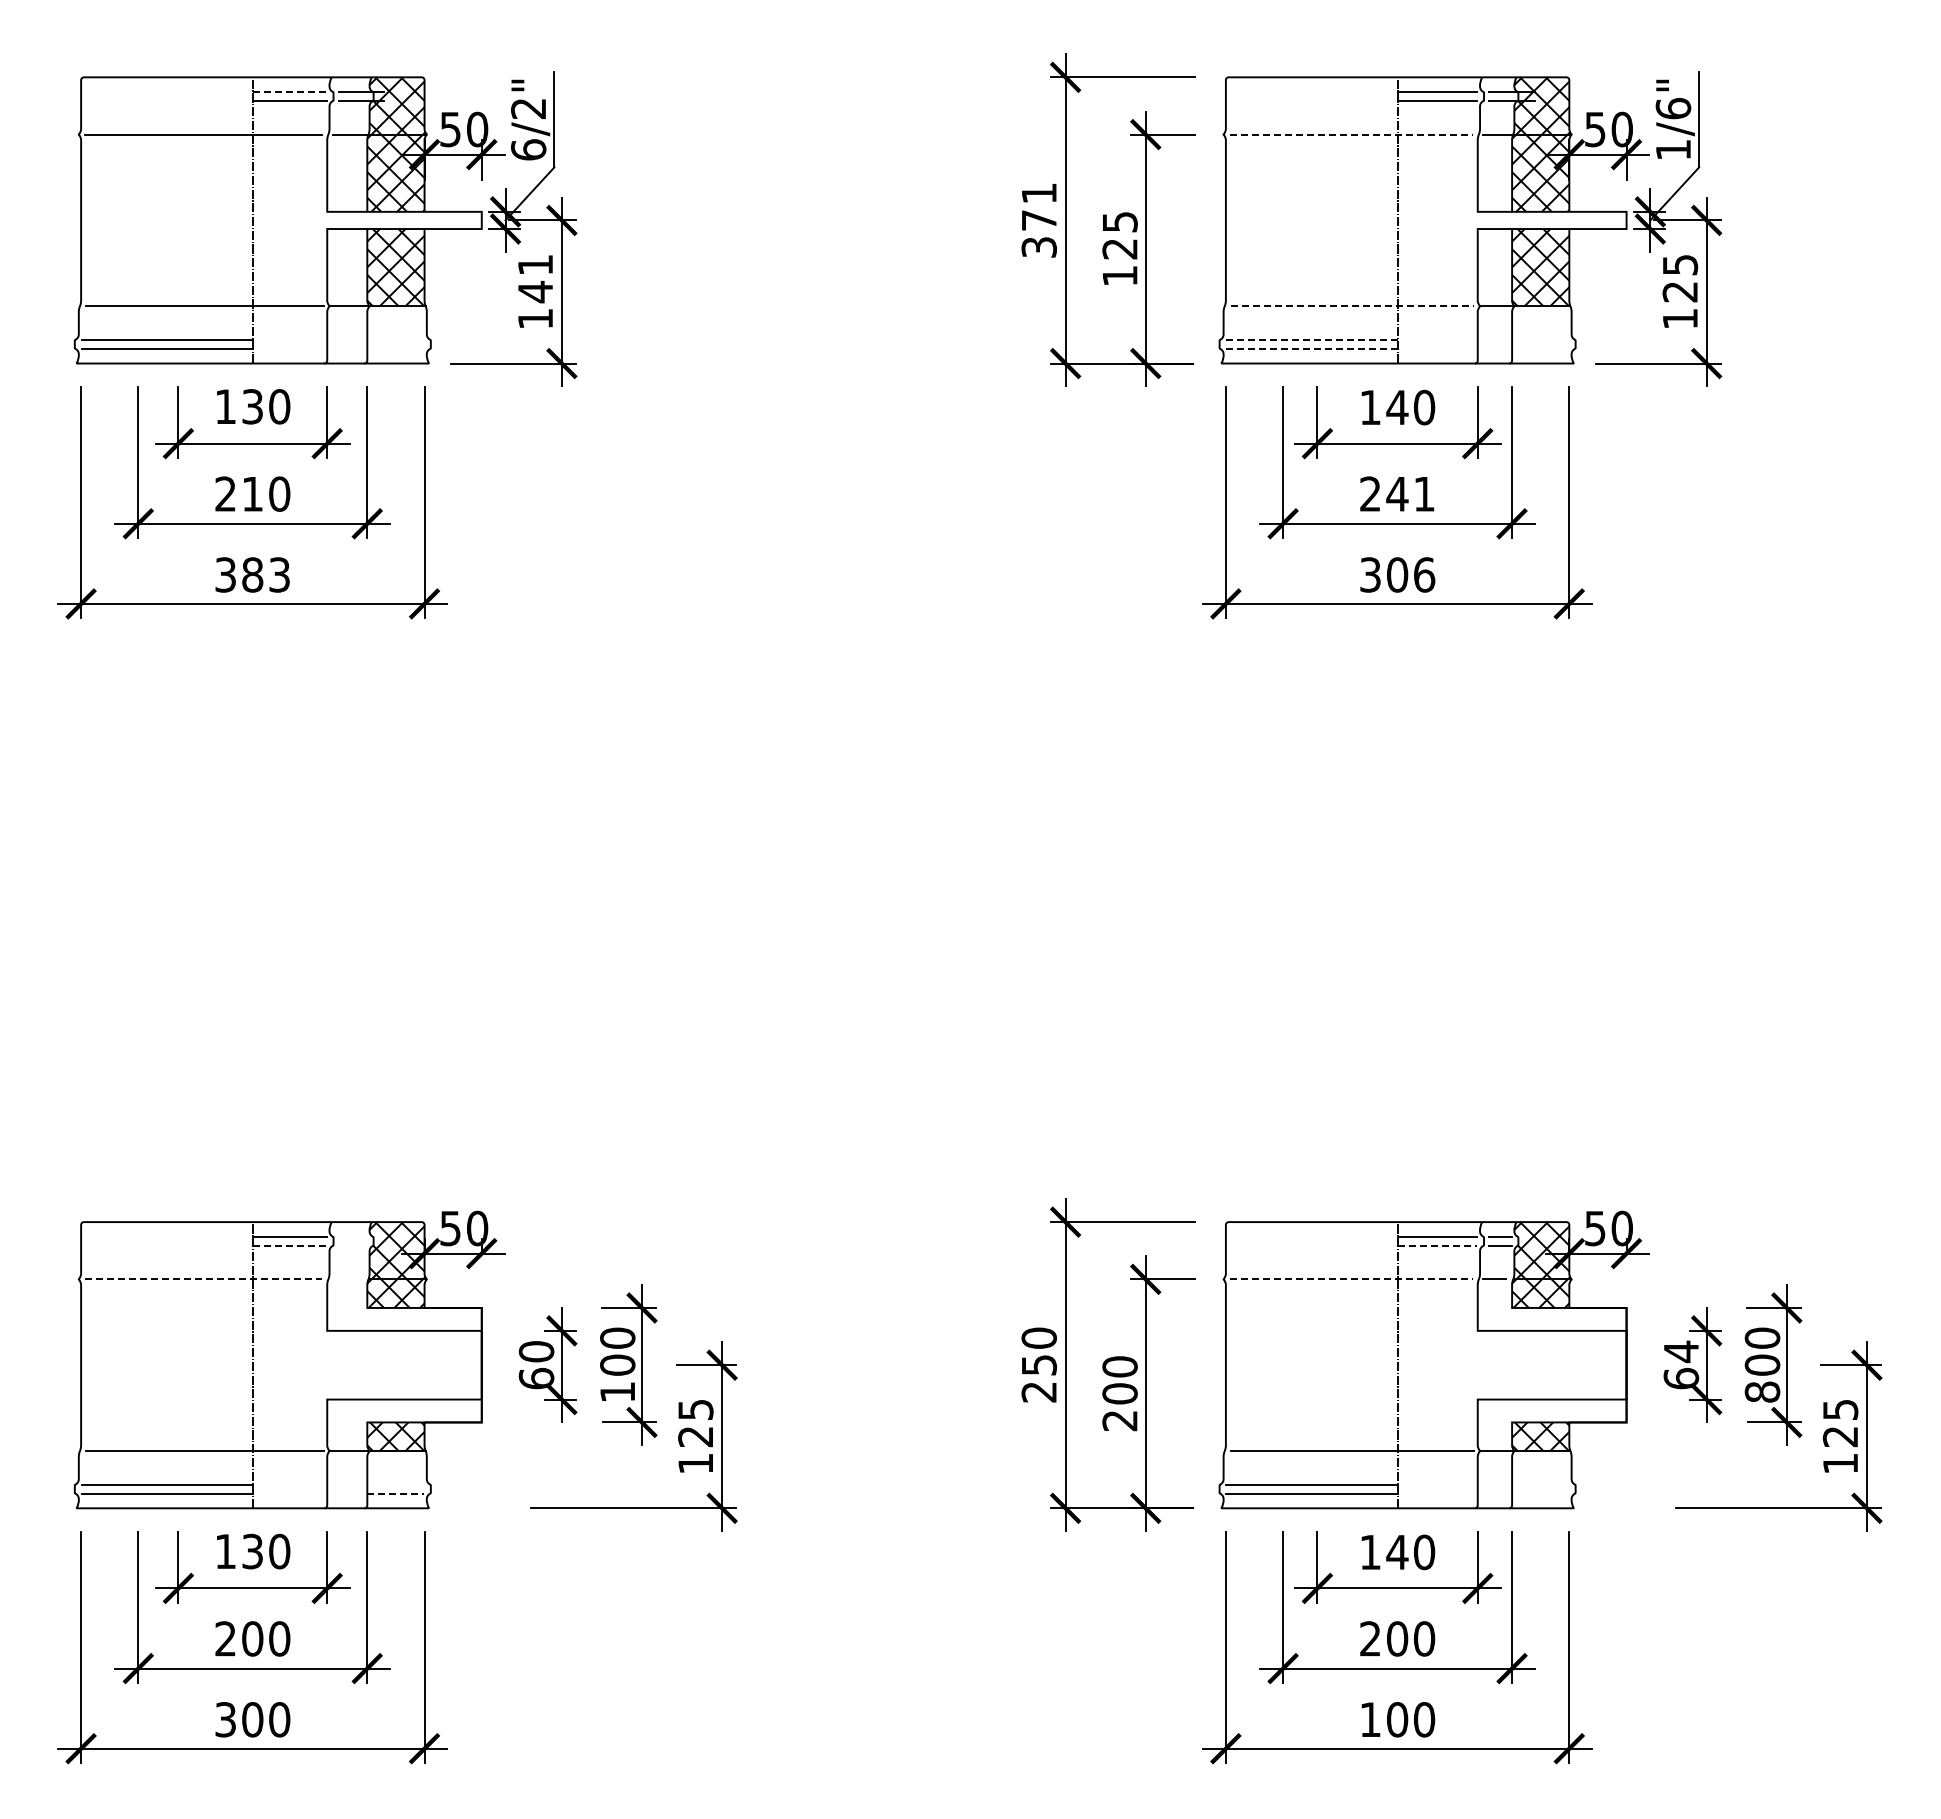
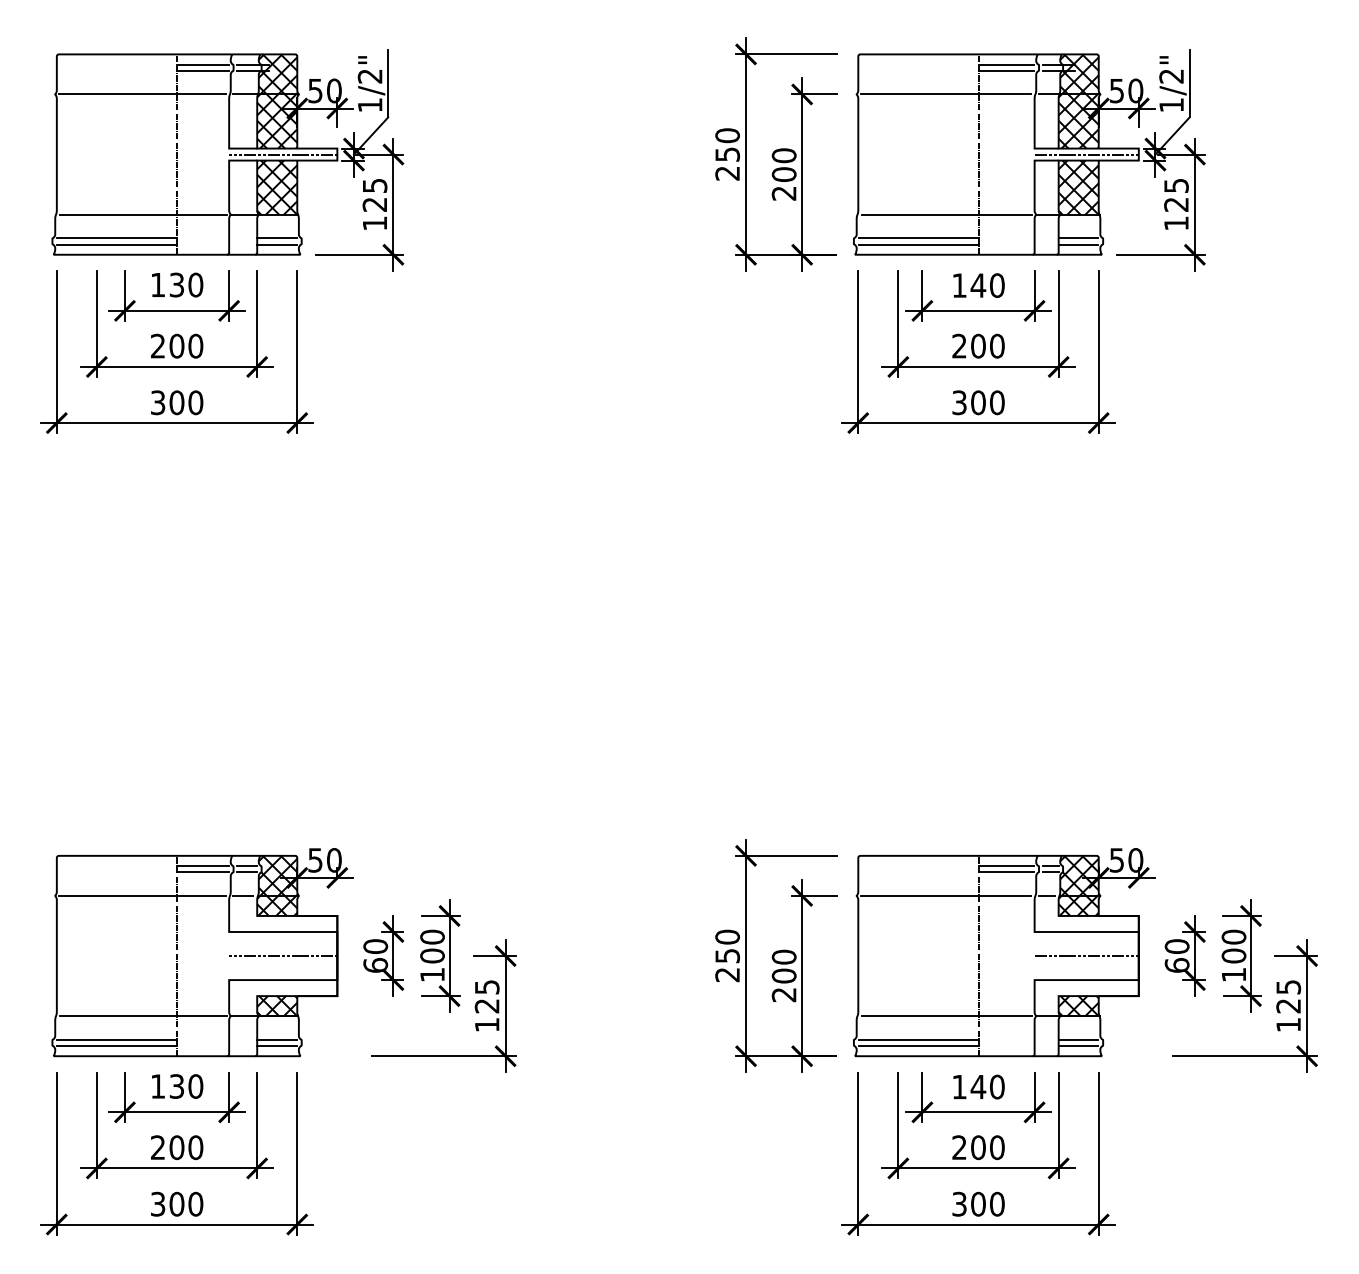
line: (290, 91) -> (203, 64), dashed -> solid
text: (1673, 108) -> (1171, 76), 1/6" -> 1/2"
line: (1351, 134) -> (946, 94), dashed -> solid
text: (528, 149) -> (370, 104), 6/2" -> 1/2"
text: (1039, 219) -> (727, 153), 371 -> 250
line: (404, 220) -> (283, 154), added
line: (1551, 220) -> (1086, 154), added
text: (1119, 248) -> (783, 174), 125 -> 200
text: (535, 279) -> (374, 195), 141 -> 125
line: (1352, 306) -> (946, 214), dashed -> solid
line: (395, 339) -> (276, 237), added
line: (1311, 339) -> (918, 237), dashed -> solid
line: (1540, 339) -> (1078, 237), added
line: (395, 348) -> (276, 244), added
line: (1311, 348) -> (918, 244), dashed -> solid
line: (1540, 348) -> (1078, 244), added
text: (252, 493) -> (176, 345), 210 -> 200
text: (1410, 493) -> (987, 345), 241 -> 200
text: (266, 574) -> (186, 402), 383 -> 300
text: (1424, 574) -> (997, 402), 306 -> 300
line: (352, 1236) -> (246, 865), added
line: (290, 1245) -> (203, 872), dashed -> solid
line: (352, 1245) -> (246, 872), added
line: (1437, 1245) -> (1006, 872), dashed -> solid
line: (203, 1279) -> (142, 896), dashed -> solid
line: (346, 1279) -> (242, 896), added
line: (1351, 1279) -> (946, 896), dashed -> solid
text: (1681, 1351) -> (1177, 946), 64 -> 60
line: (404, 1365) -> (283, 956), added
line: (1551, 1365) -> (1086, 956), added
text: (1762, 1391) -> (1233, 974), 800 -> 100
line: (395, 1484) -> (276, 1039), added
line: (1540, 1484) -> (1078, 1039), added
line: (396, 1493) -> (277, 1045), dashed -> solid
line: (1540, 1493) -> (1078, 1045), added
text: (1370, 1719) -> (959, 1204), 100 -> 300

